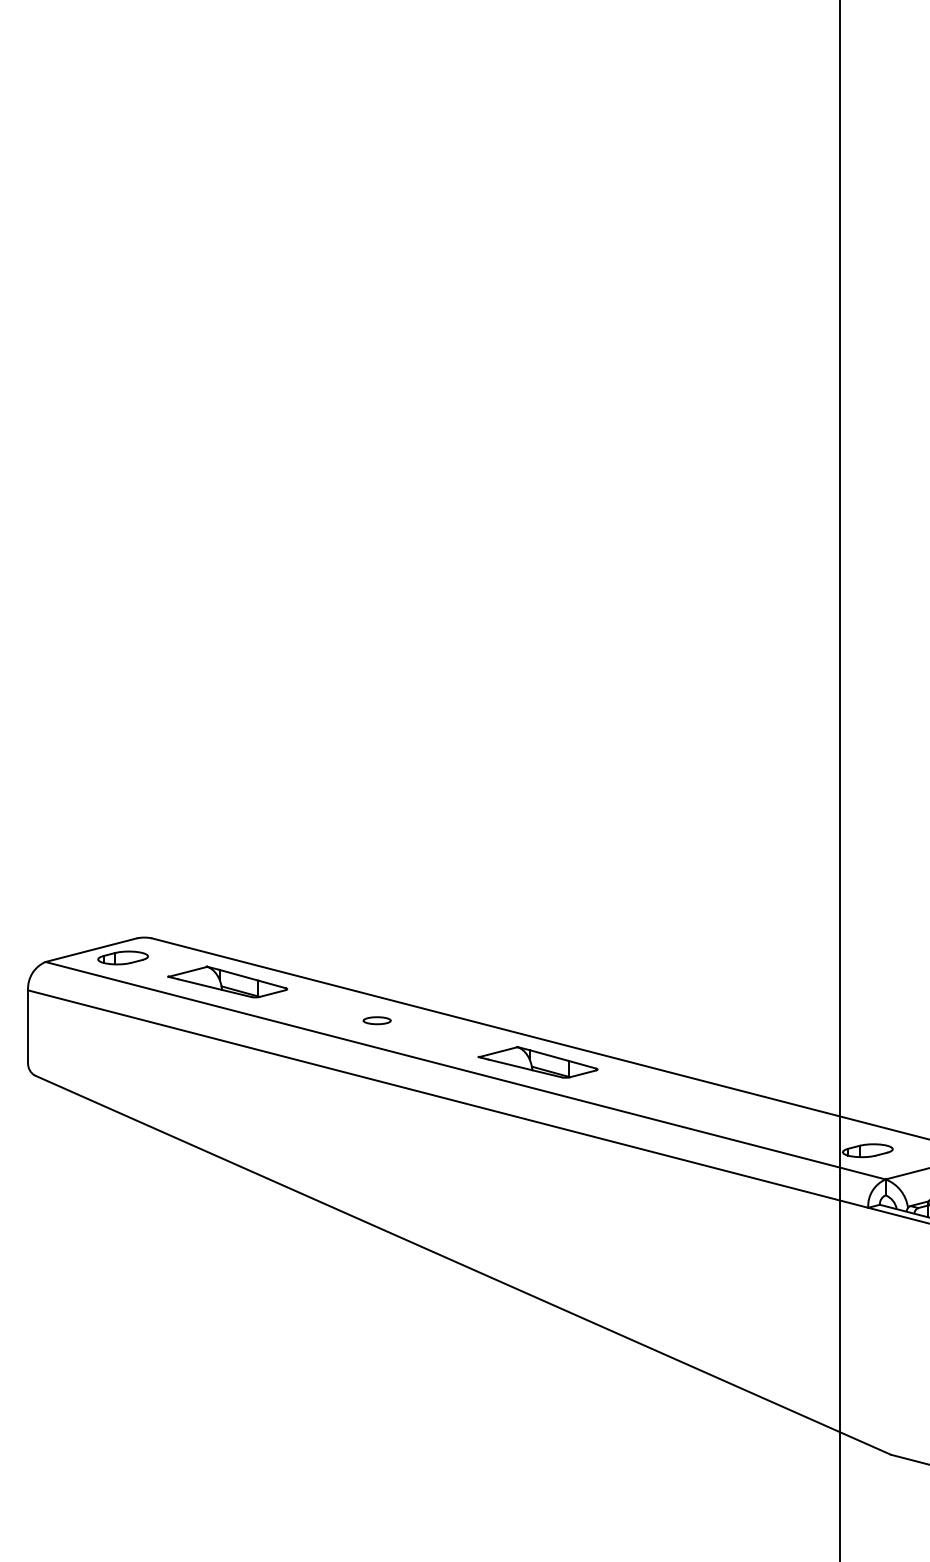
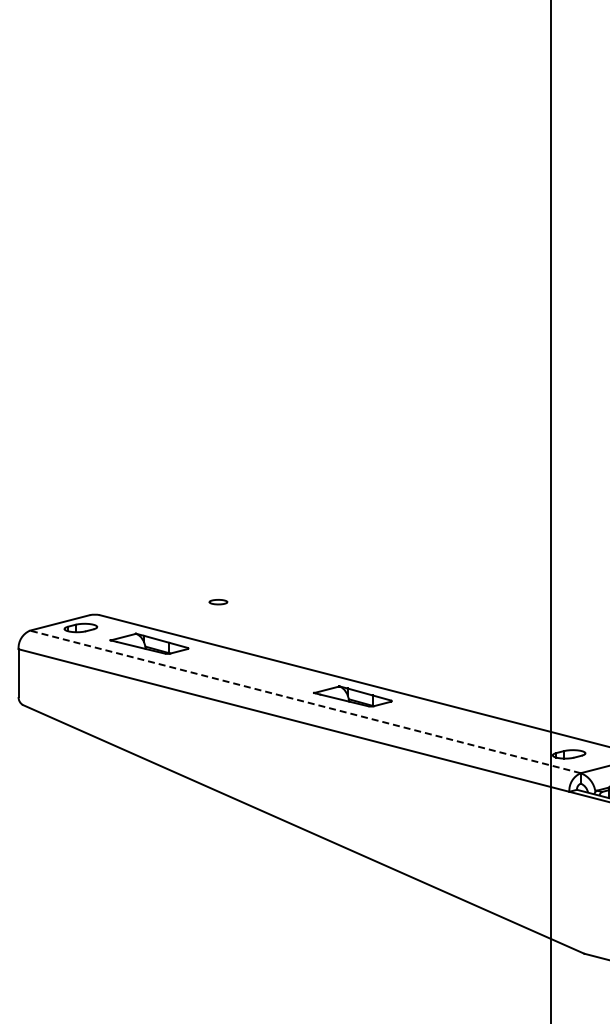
part: (377, 1021) -> (218, 602), moved
line: (464, 1070) -> (304, 701), solid -> dashed

